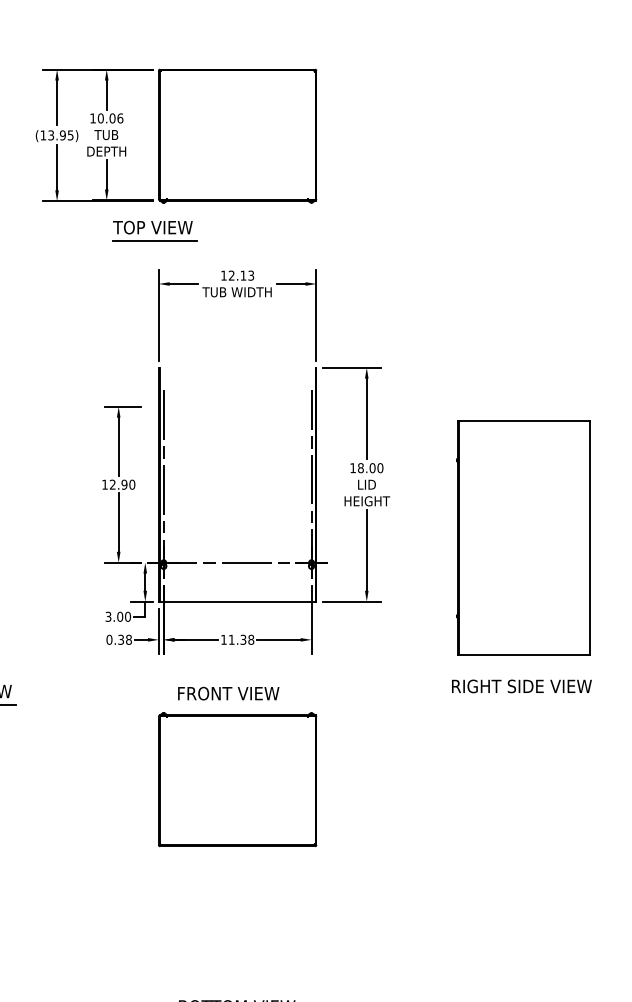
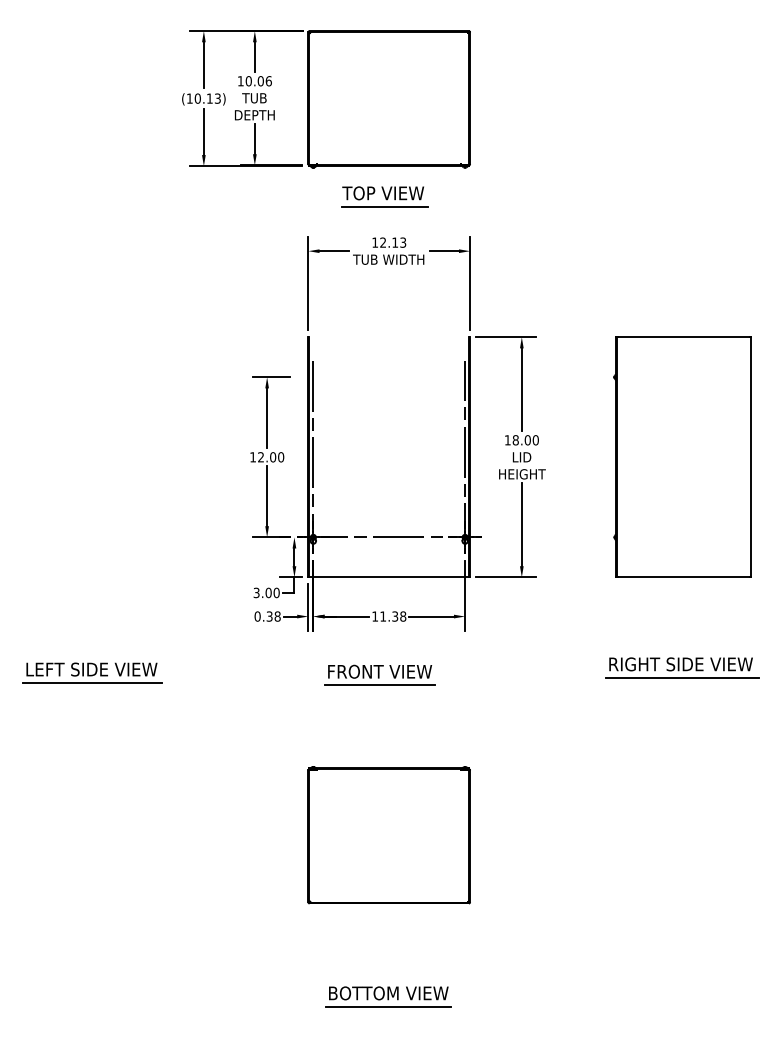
text: (60, 135) -> (207, 98), (13.95) -> (10.13)
part: (154, 230) -> (384, 196), moved
text: (123, 484) -> (272, 457), 12.90 -> 12.00
part: (523, 537) -> (682, 456), moved
line: (523, 699) -> (682, 677), added
line: (228, 707) -> (379, 685), added
part: (236, 780) -> (388, 835), moved

